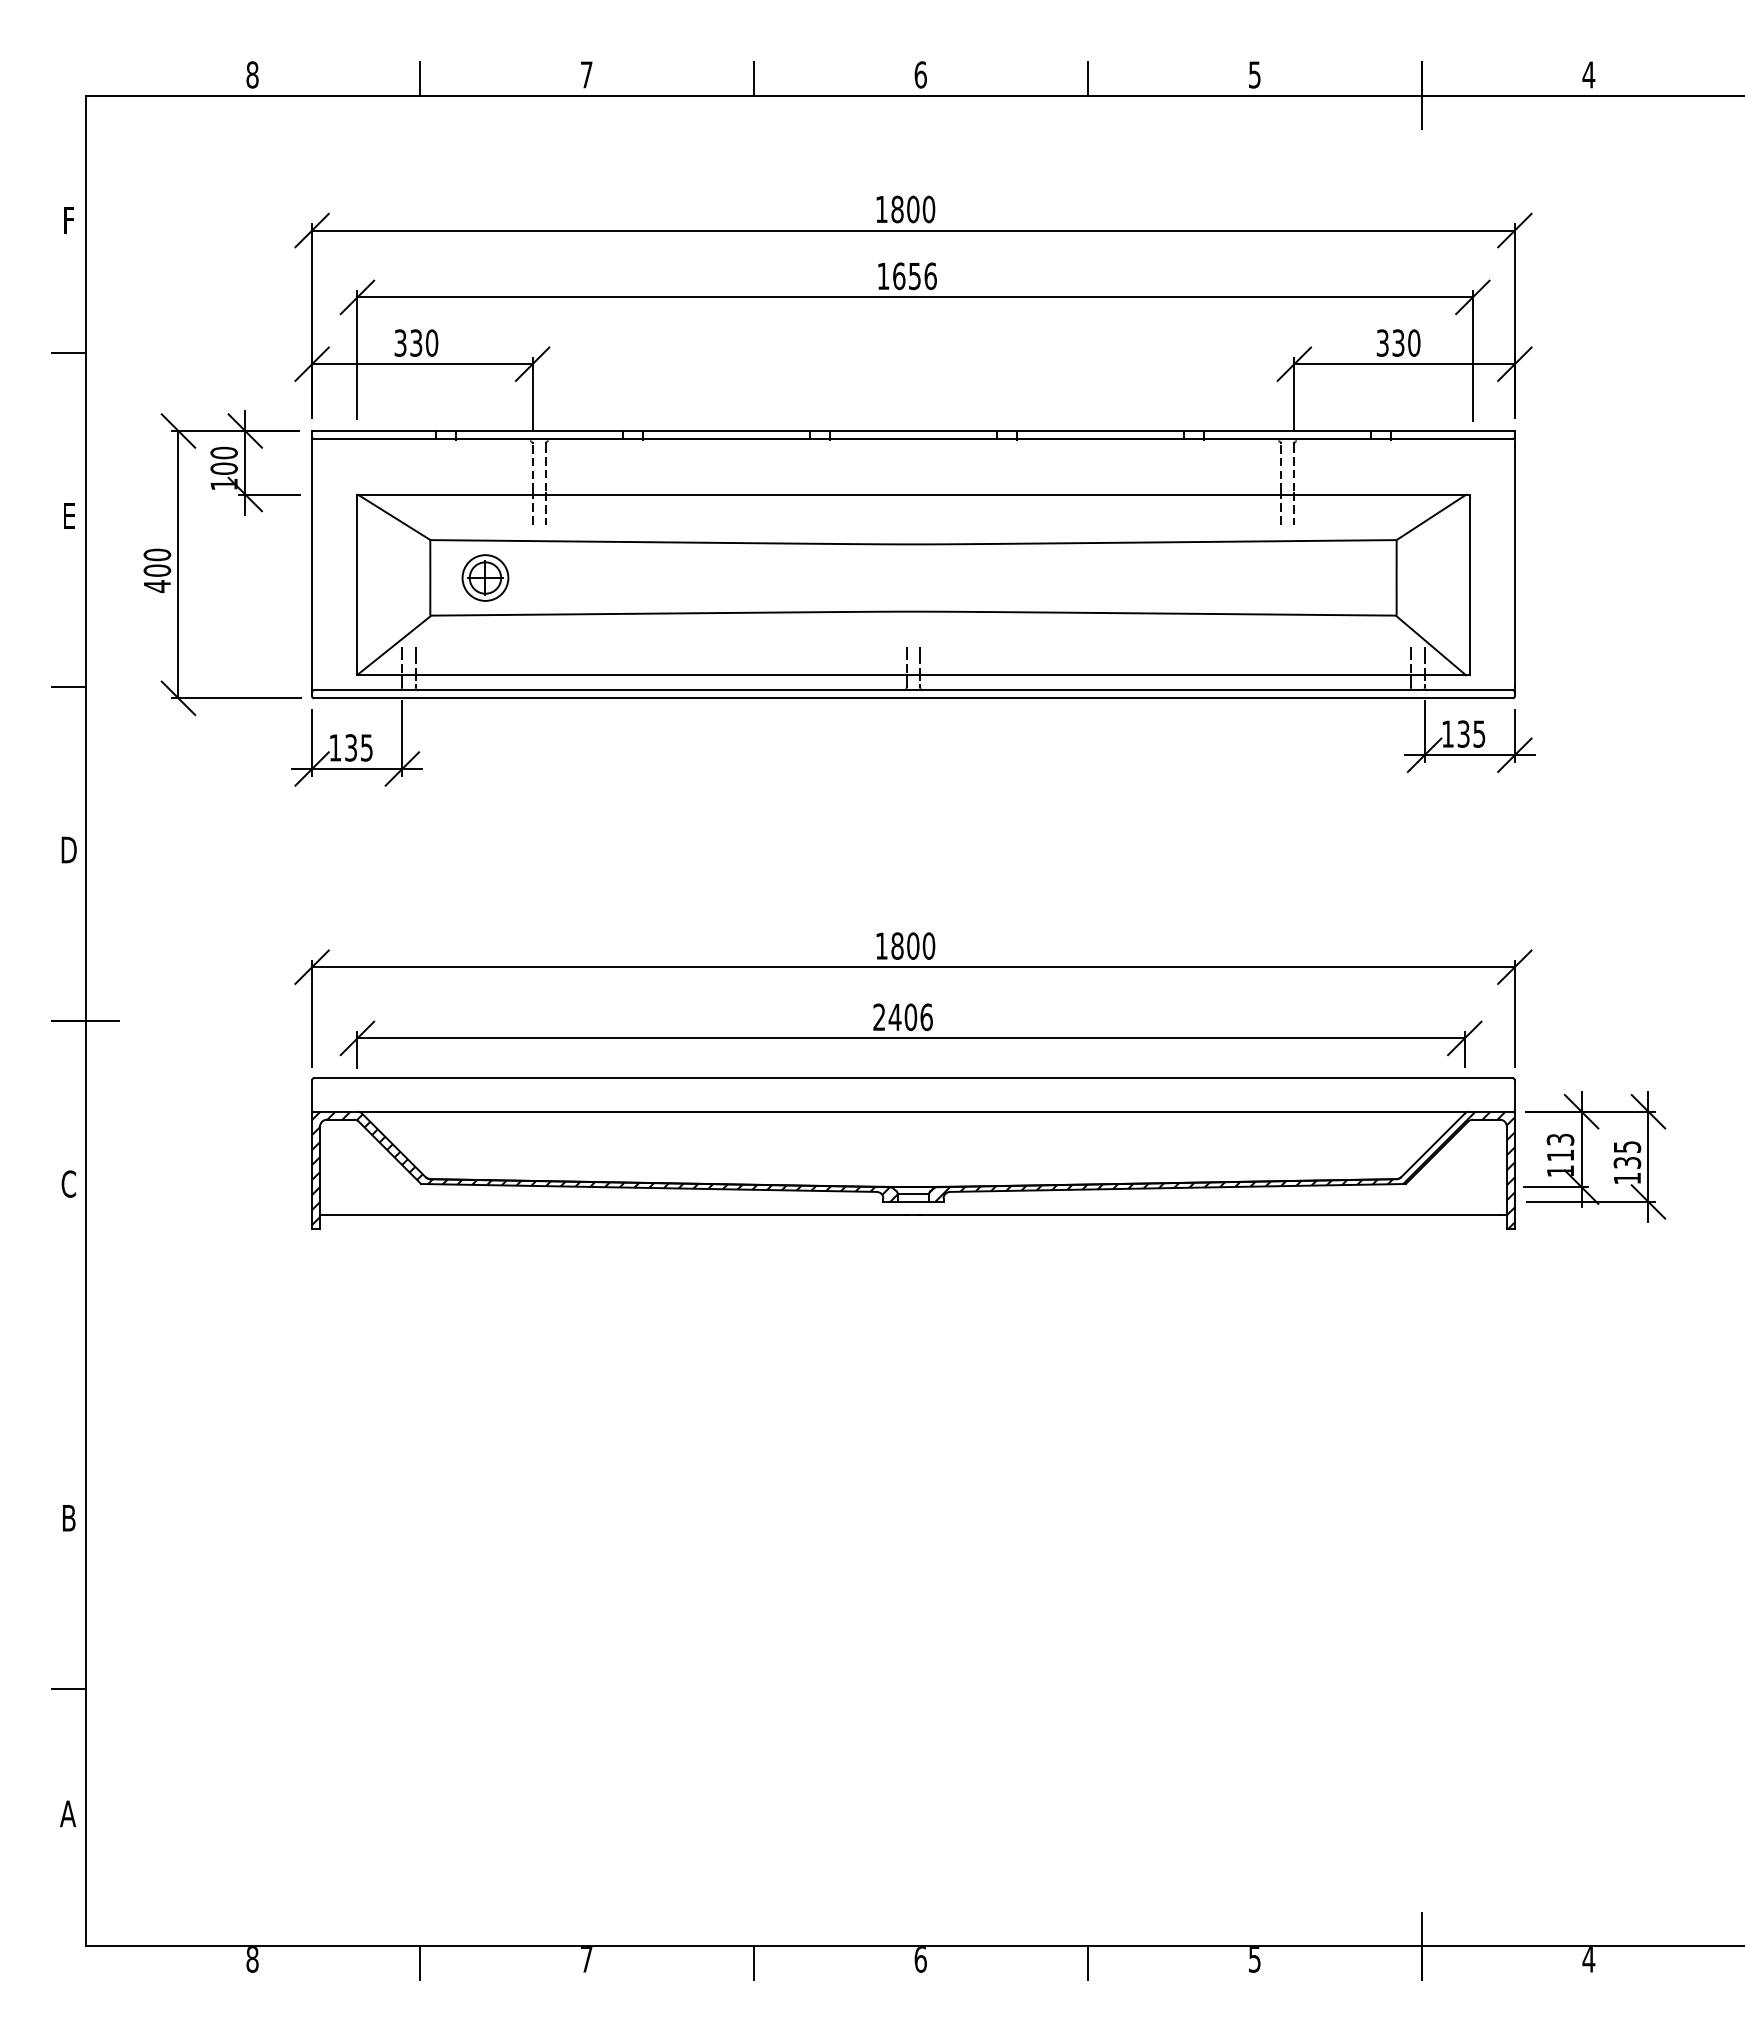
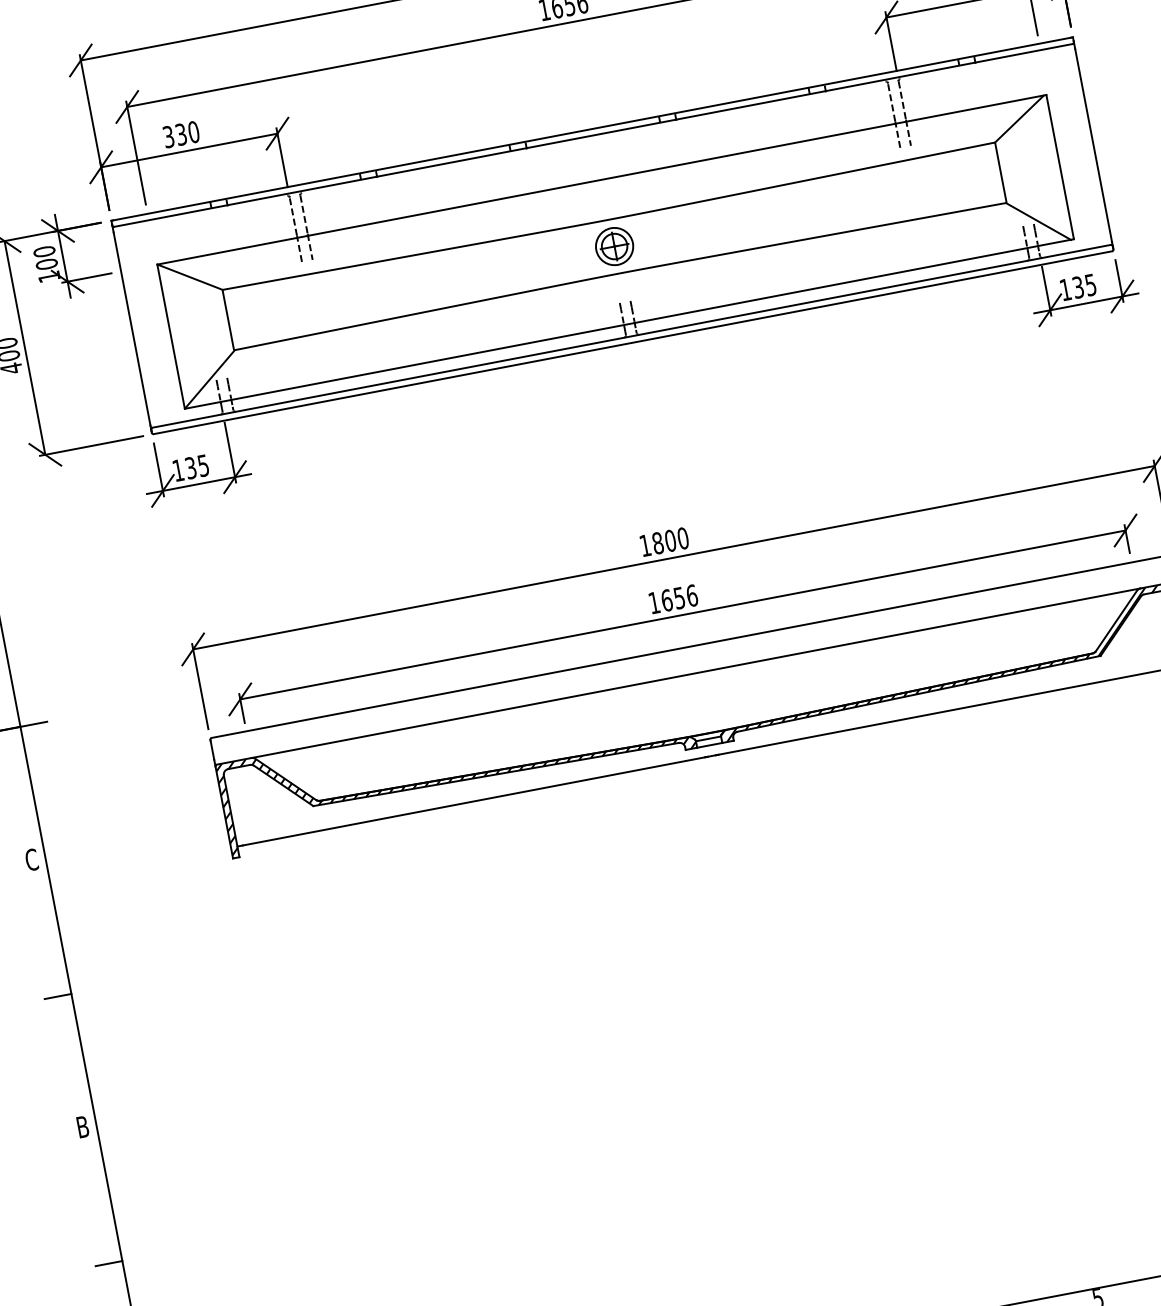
part: (485, 577) -> (614, 246), moved
text: (895, 1017) -> (667, 600), 2406 -> 1656
line: (68, 1355) -> (57, 996), added

